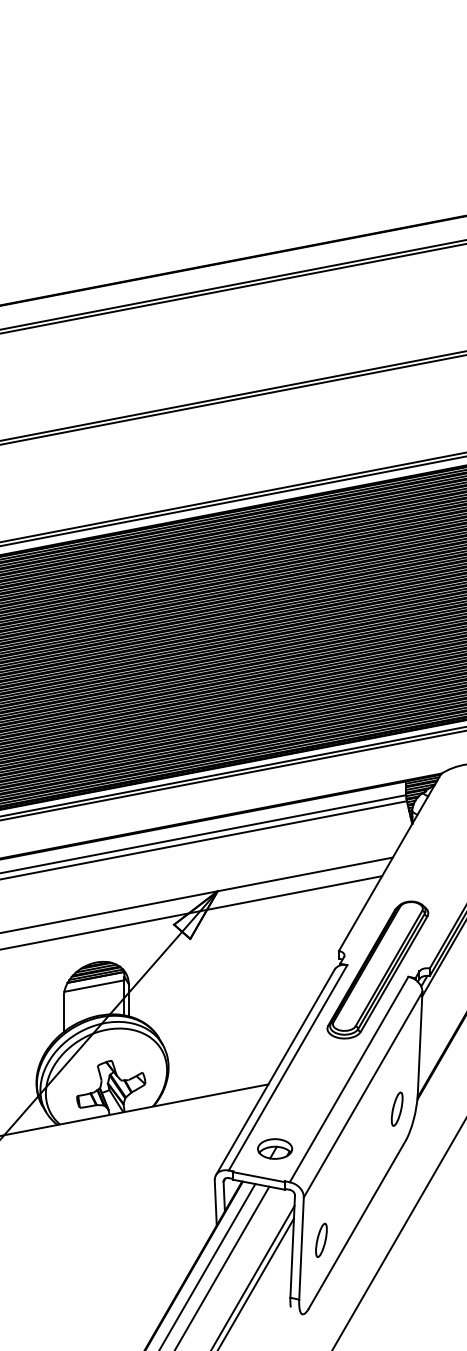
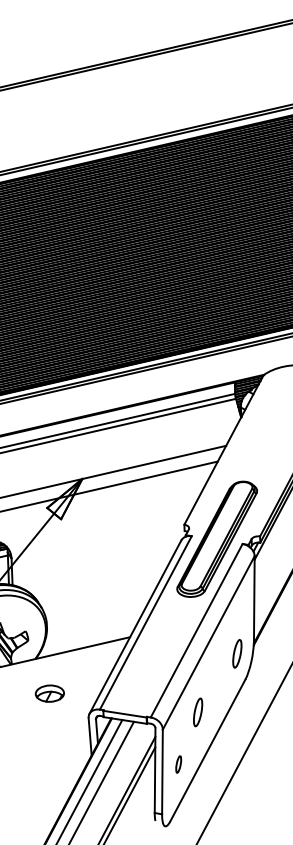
part: (275, 1148) -> (50, 693), moved
part: (346, 1177) -> (197, 711), added
part: (321, 1239) -> (178, 763), size x0.6

